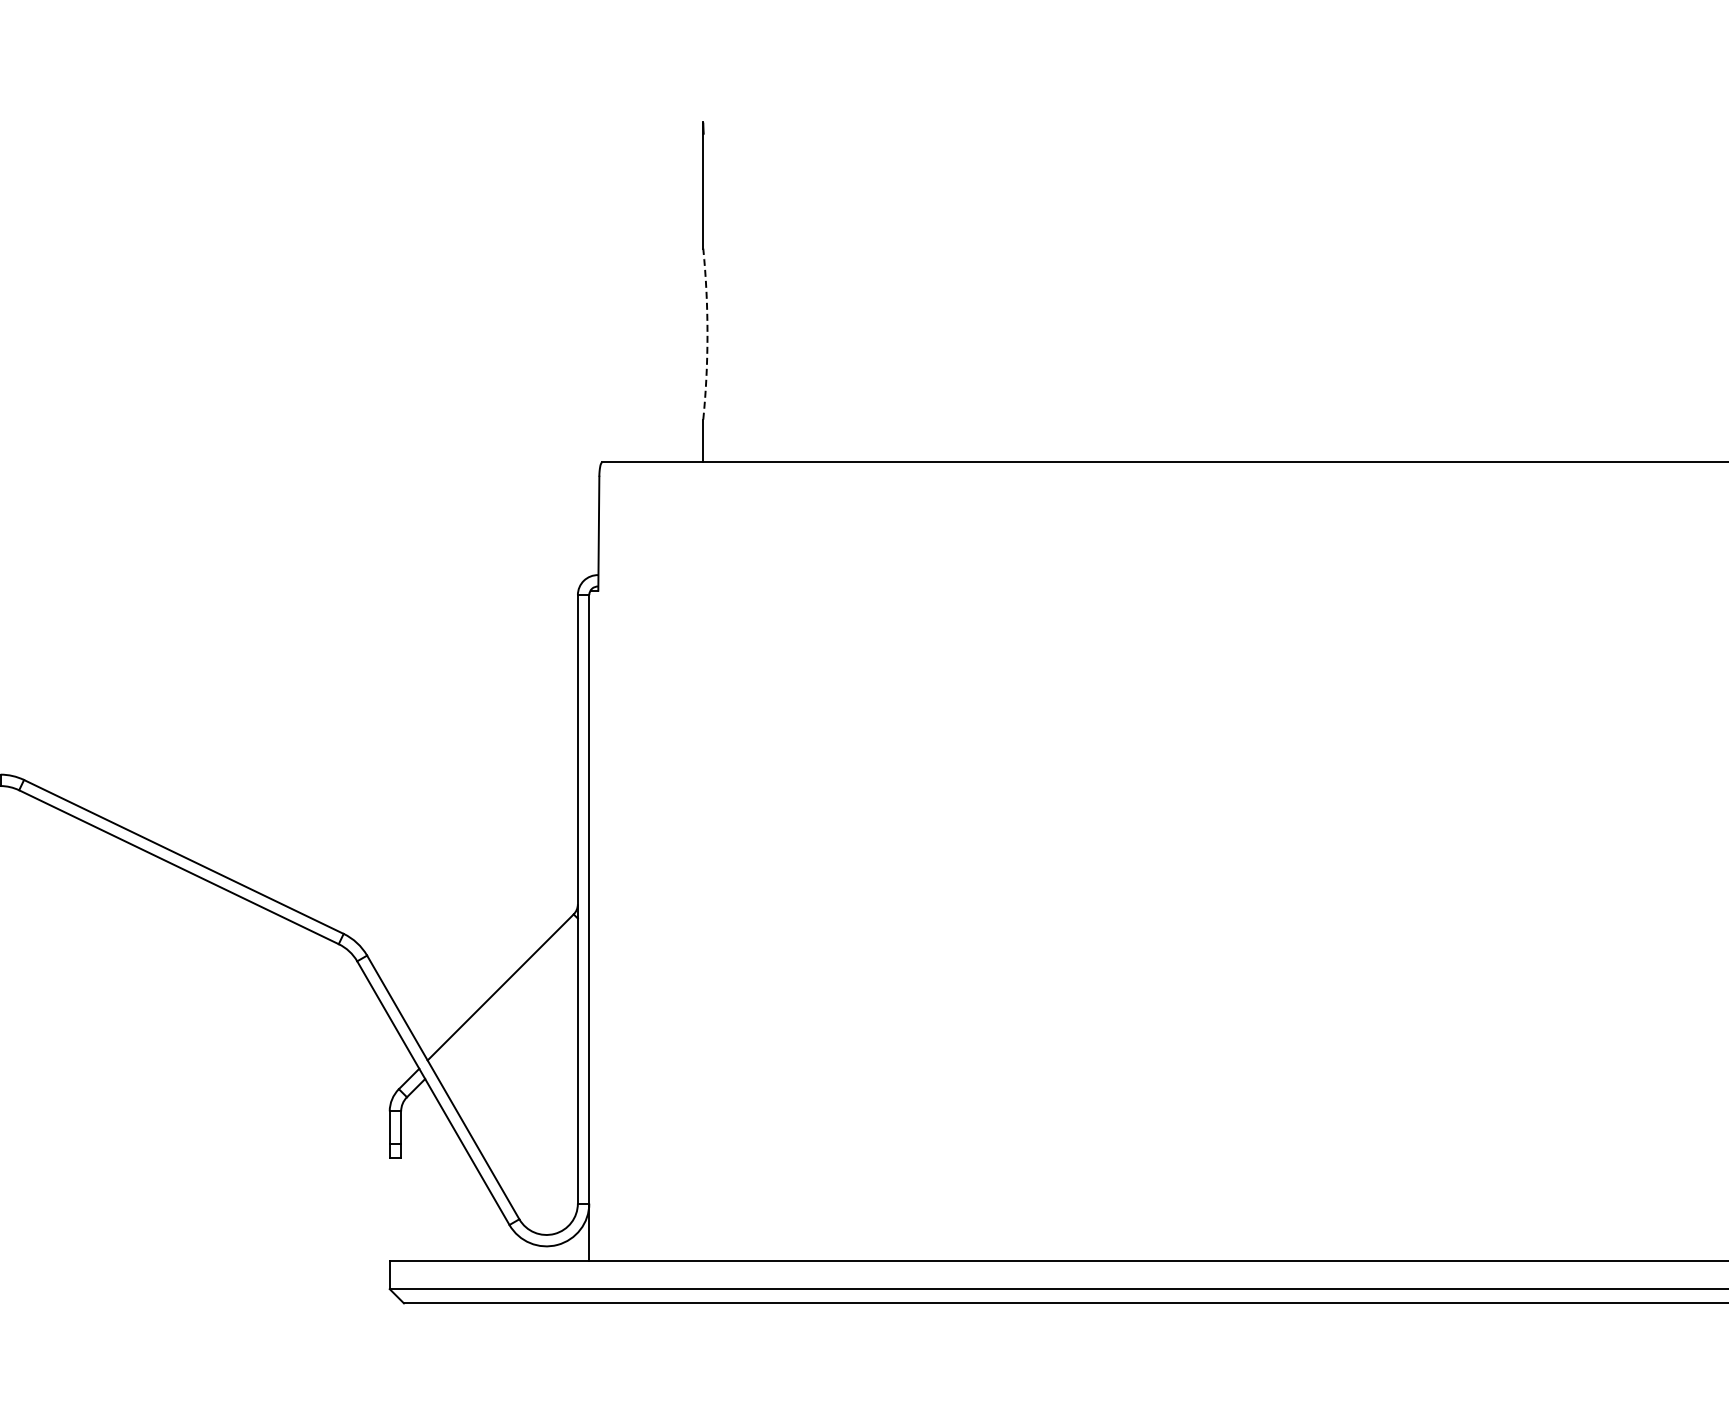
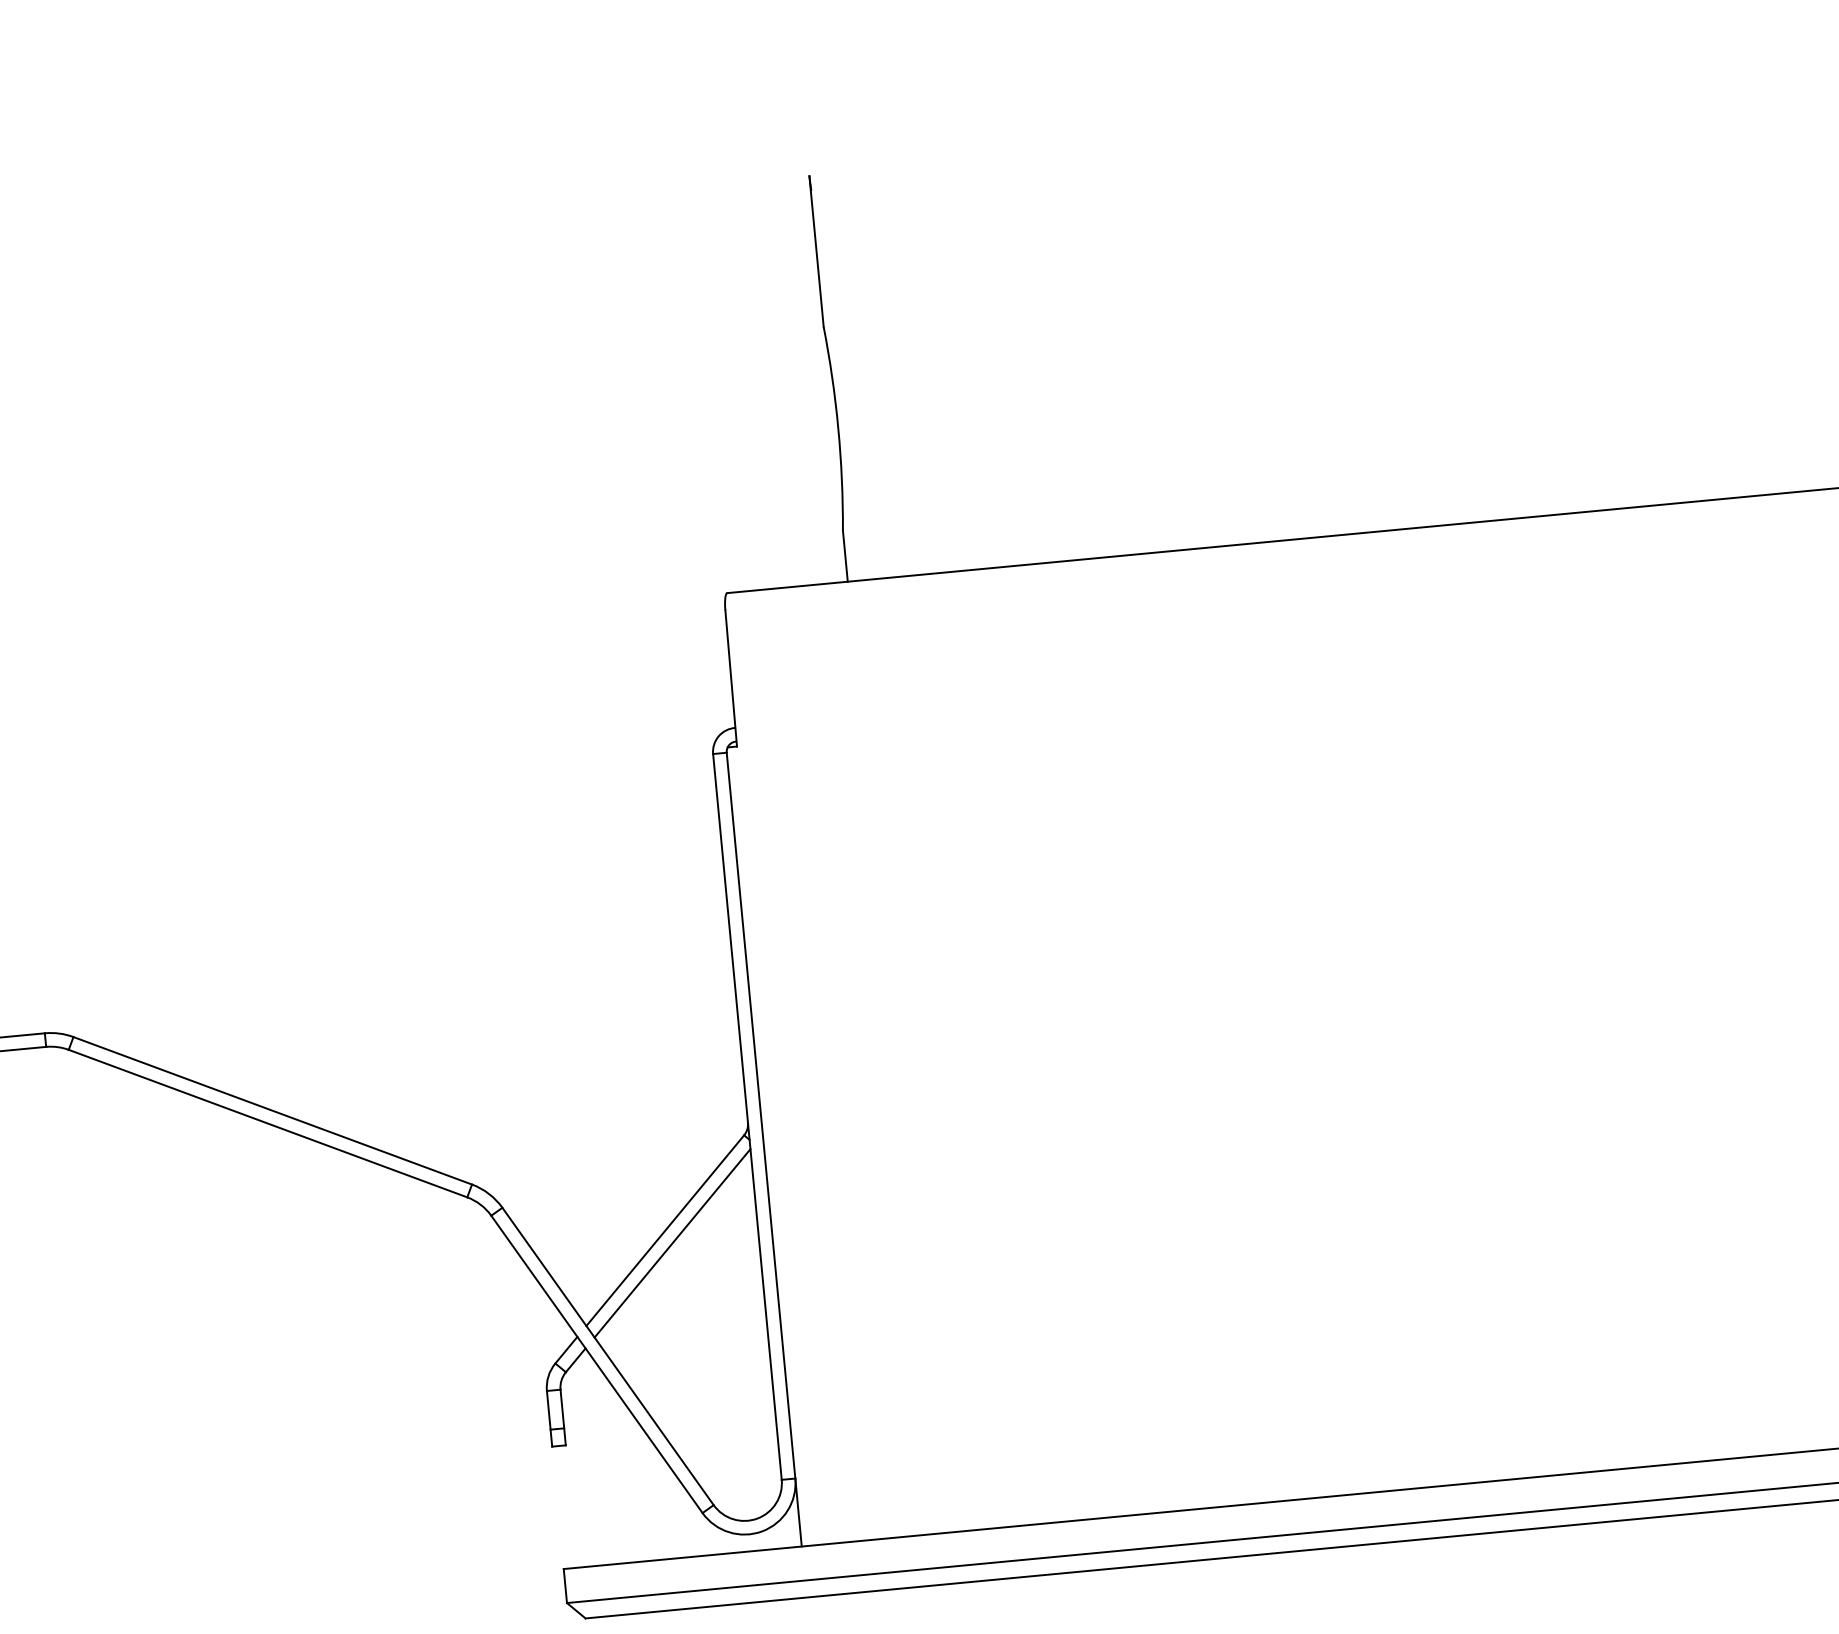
arc: (707, 334) -> (838, 428), dashed -> solid
line: (505, 998) -> (672, 1243), added

